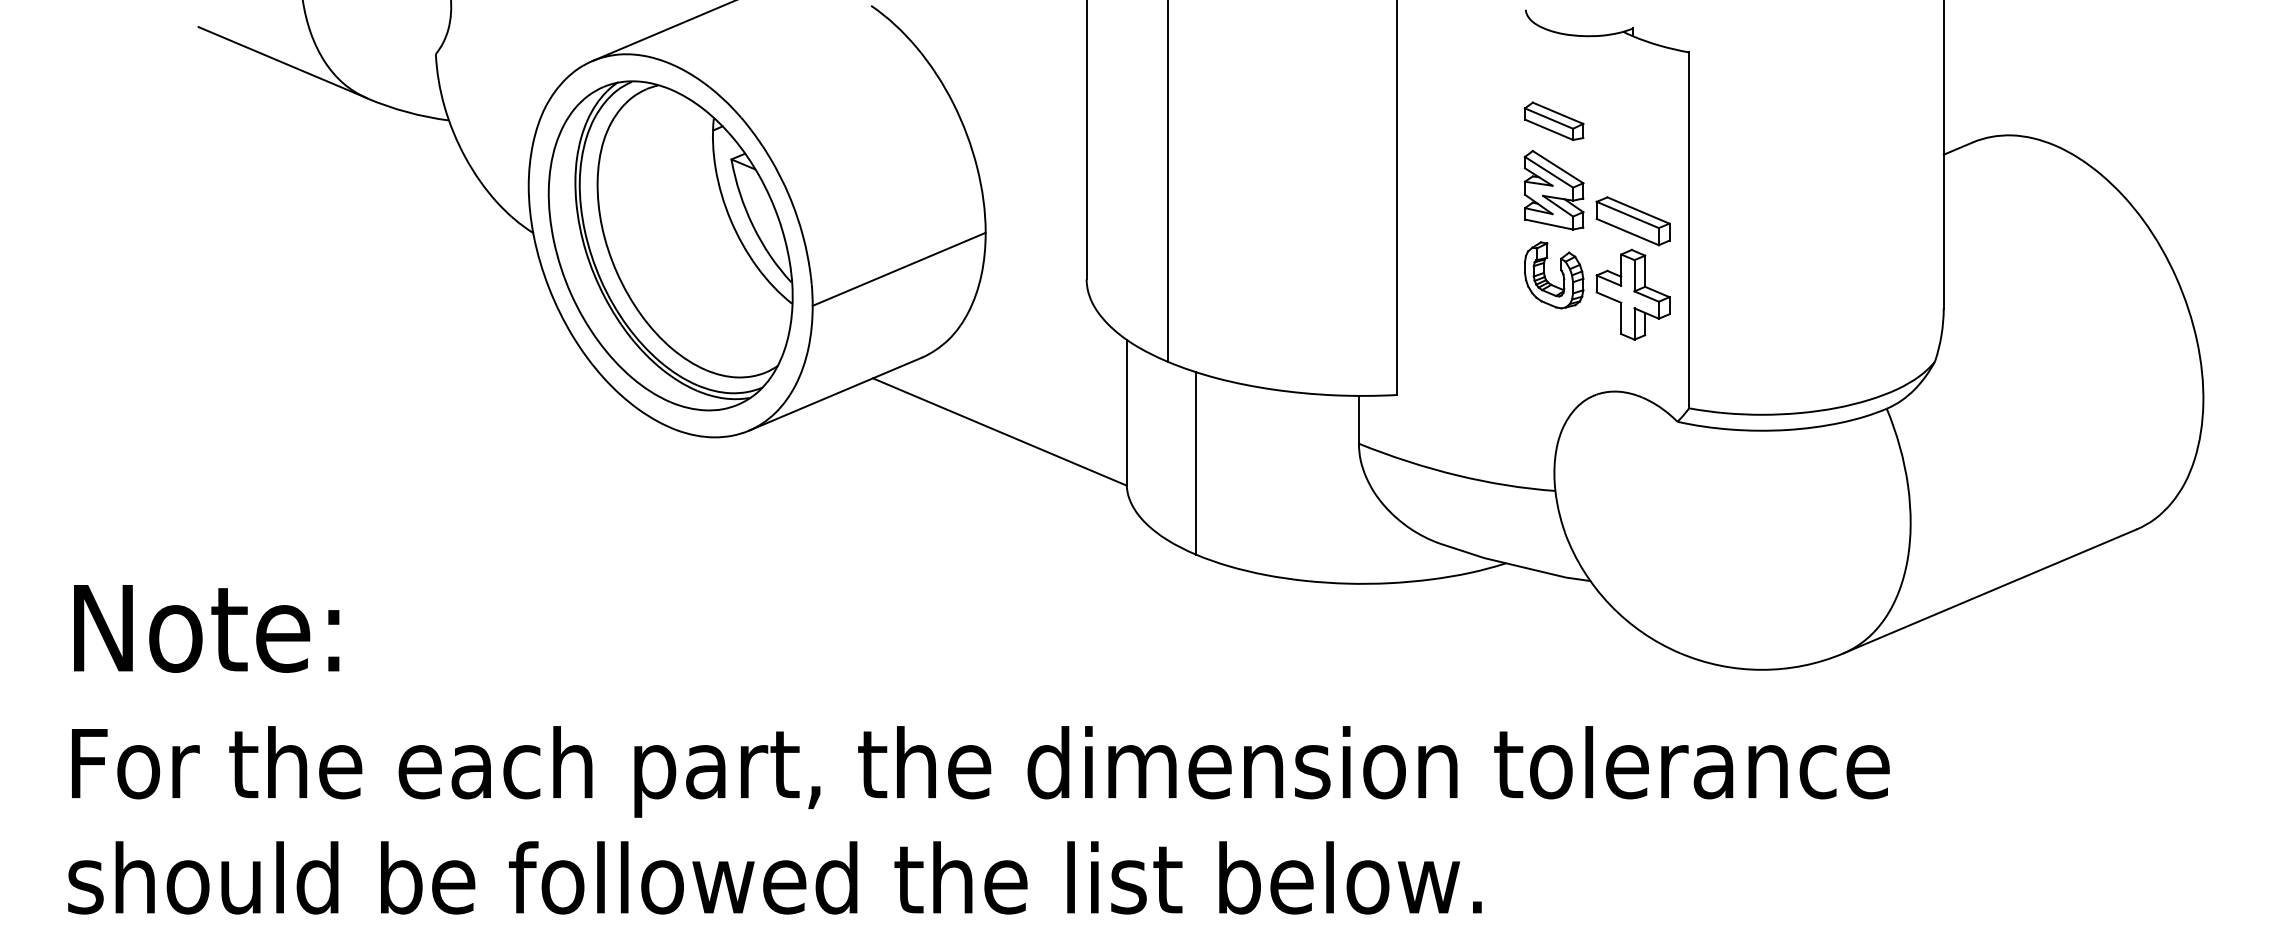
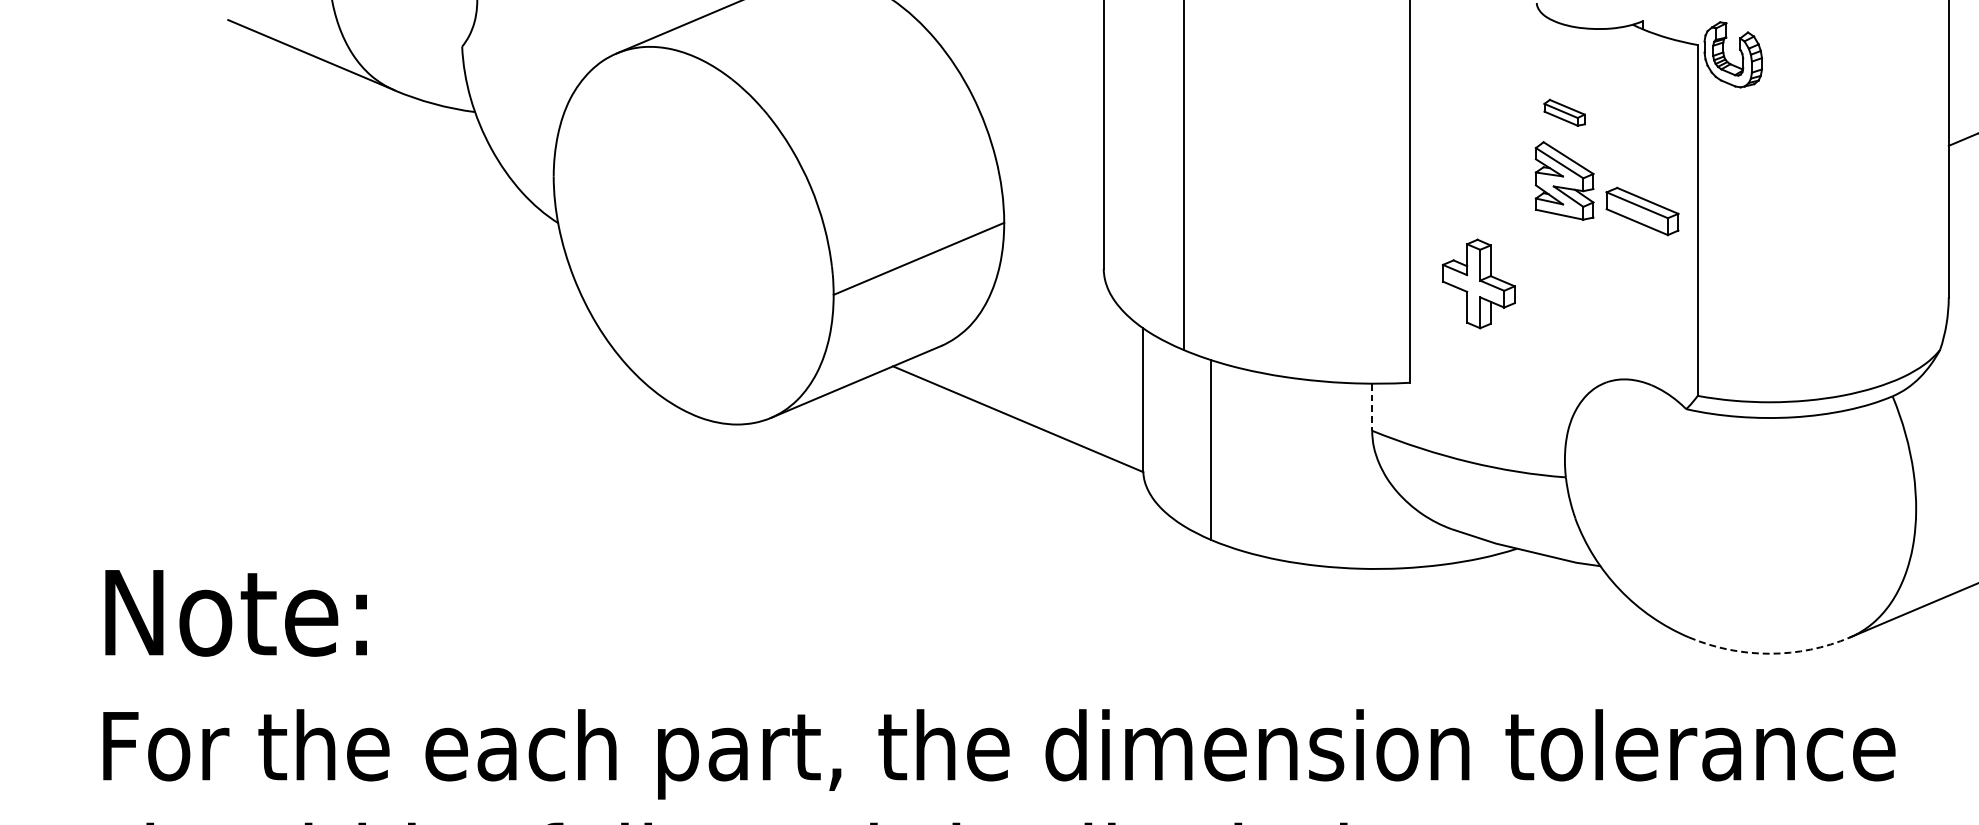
part: (1553, 120) -> (1564, 112), size x0.7
part: (670, 245) -> (693, 235), removed
part: (1560, 271) -> (1739, 51), moved
part: (1632, 294) -> (1478, 283), moved
line: (1358, 419) -> (1371, 406), solid -> dashed
arc: (1762, 669) -> (1770, 653), solid -> dashed

